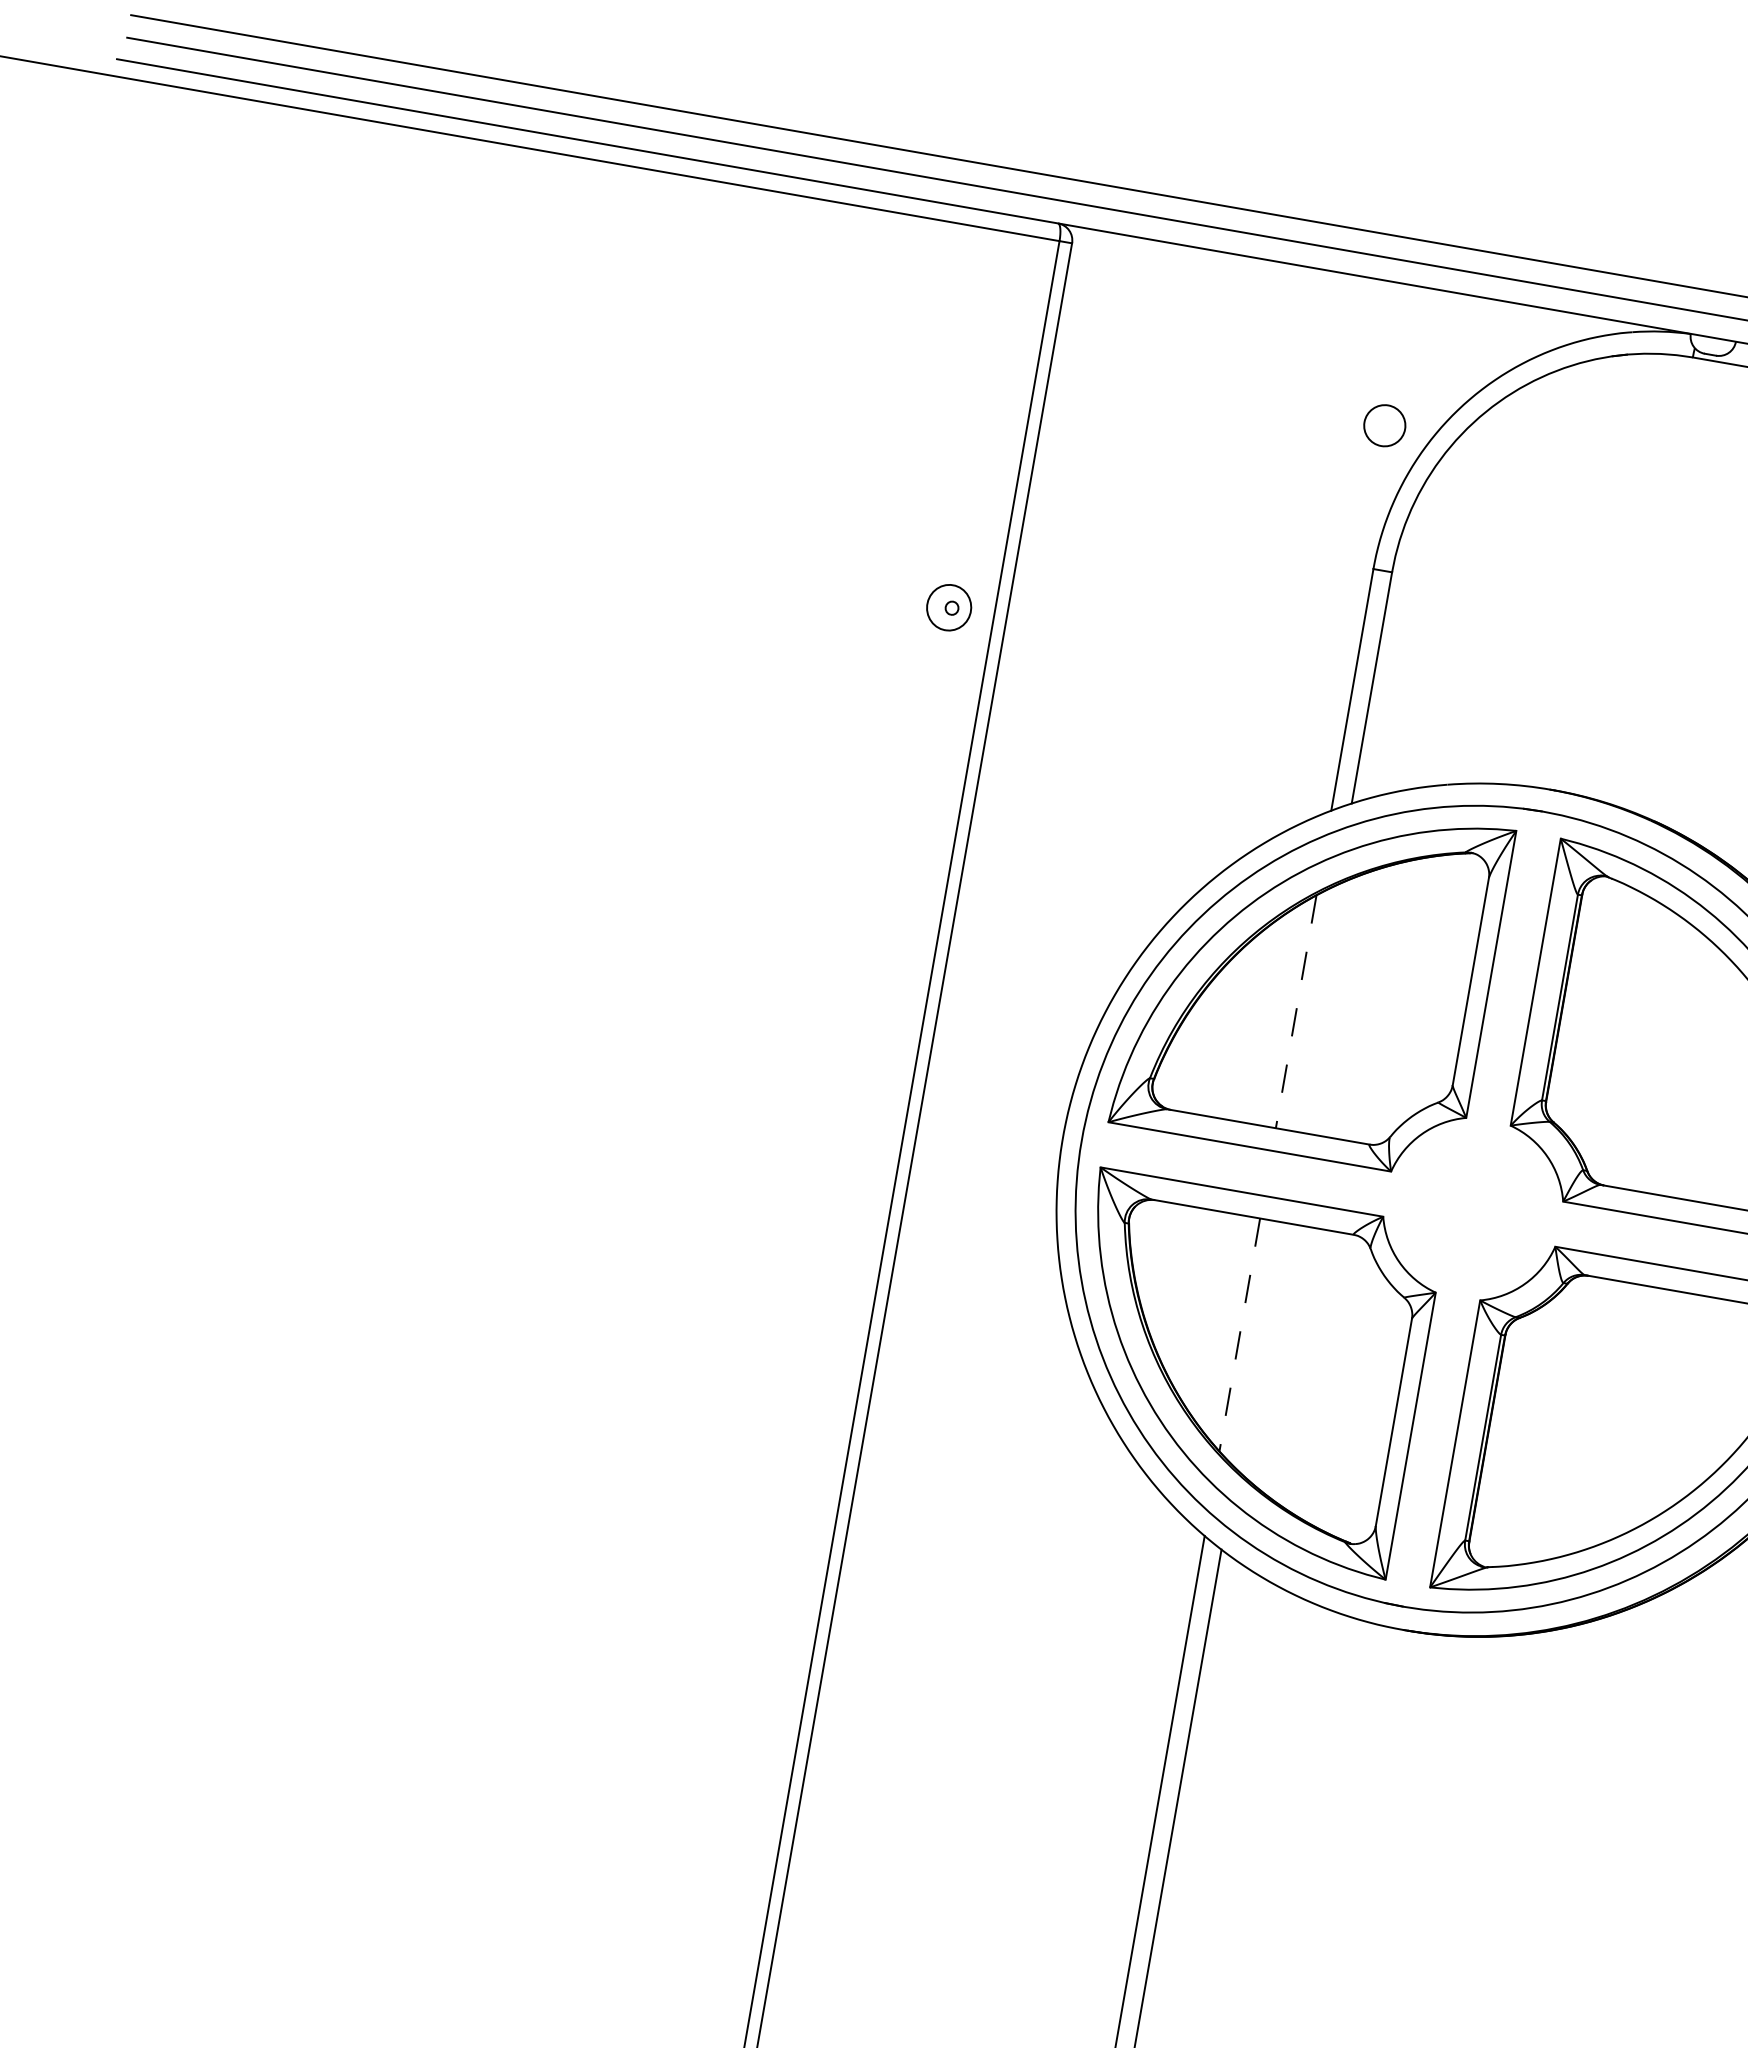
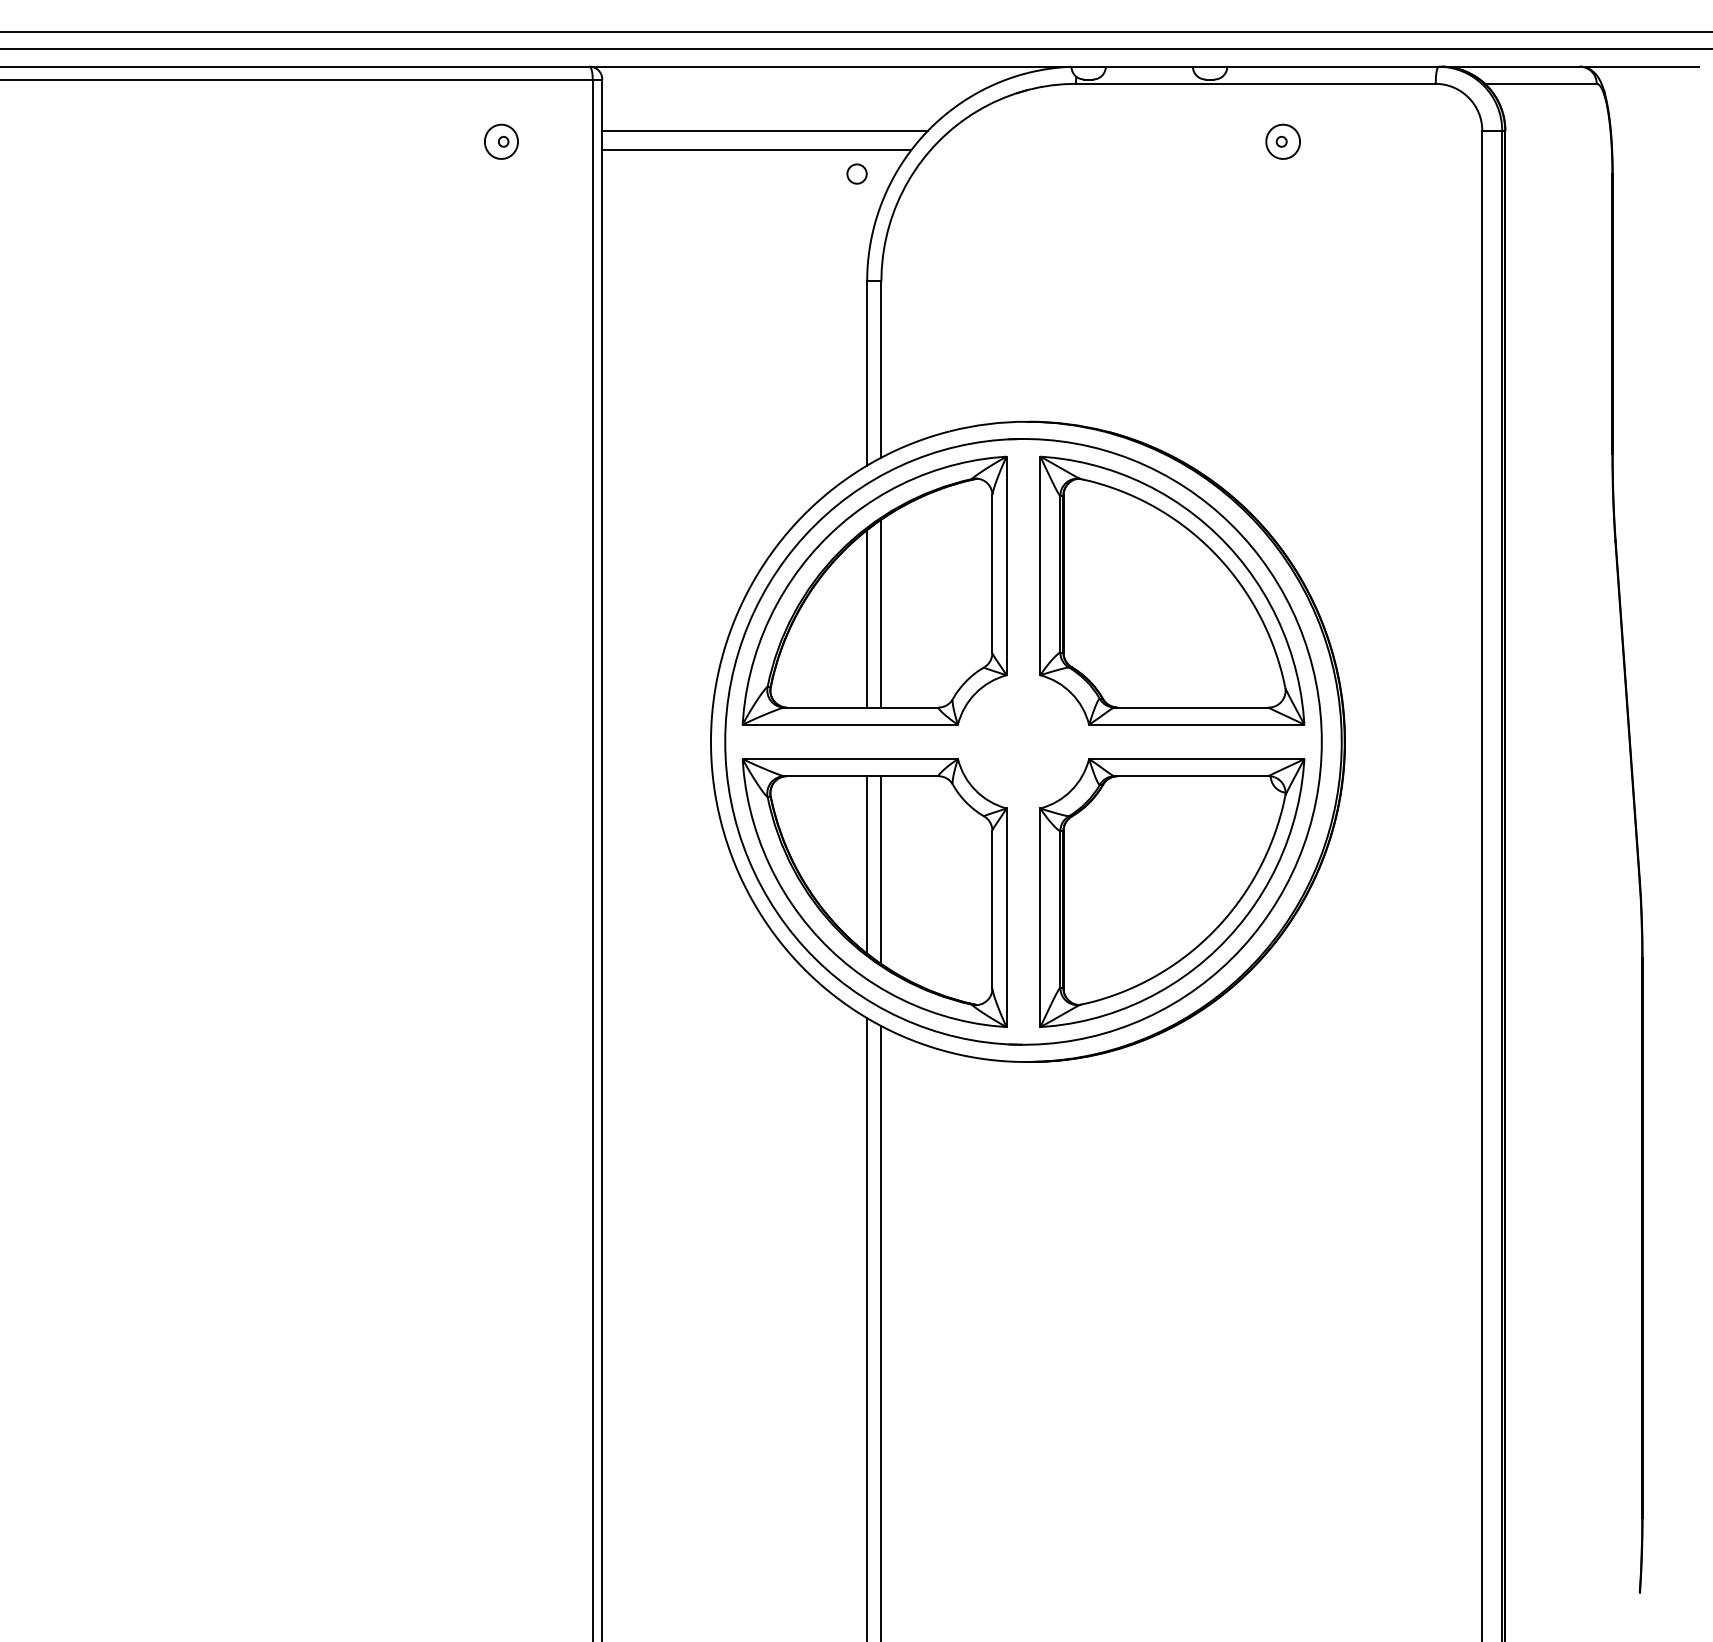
line: (1273, 348) -> (764, 131), added
line: (1258, 371) -> (756, 150), added
circle: (1384, 424) -> (856, 173), size x0.62
part: (949, 607) -> (501, 141), moved
line: (1316, 1008) -> (881, 613), added
line: (1296, 1011) -> (867, 618), dashed -> solid
line: (1240, 1334) -> (867, 864), dashed -> solid
line: (1257, 1345) -> (881, 870), added

